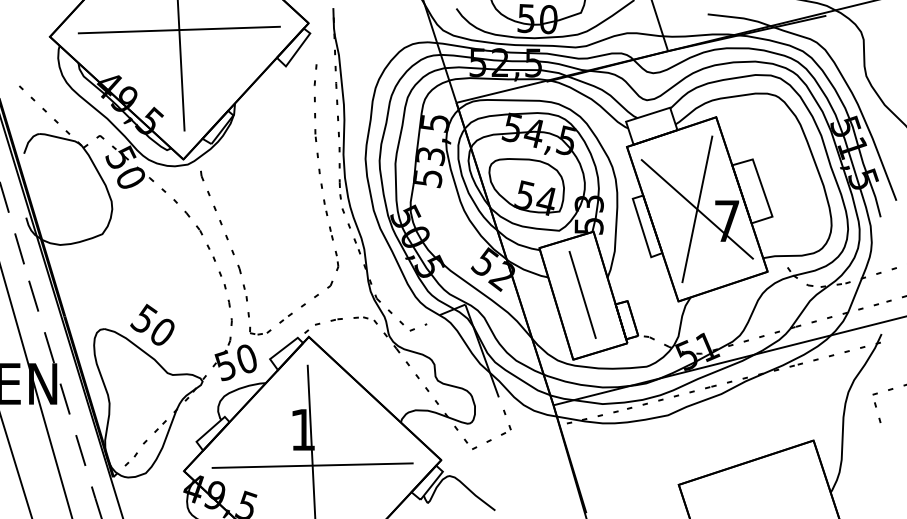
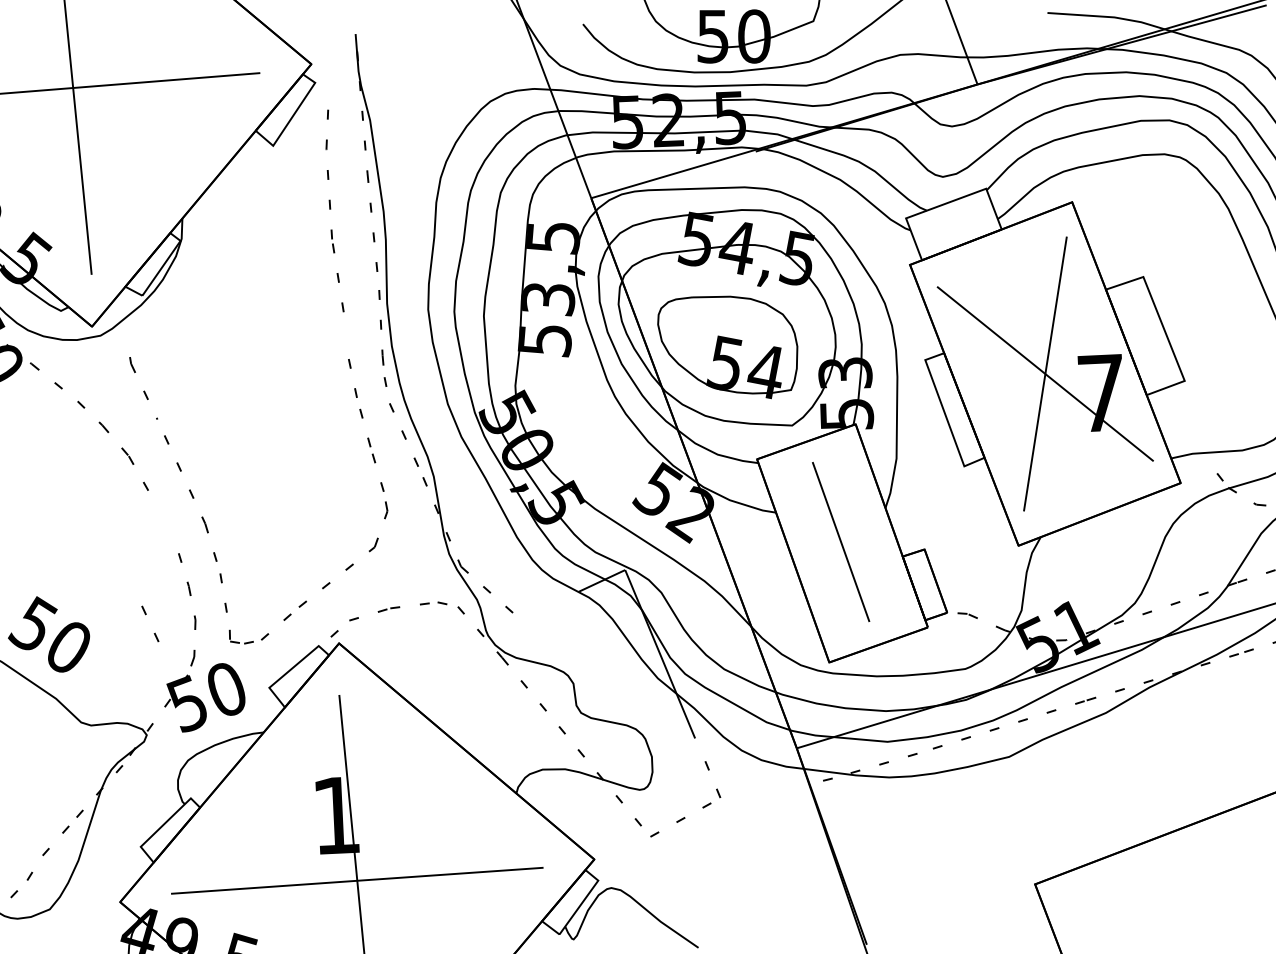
part: (316, 119) -> (332, 211), moved
part: (208, 190) -> (140, 381), size x0.7
line: (215, 261) -> (146, 614), moved
line: (414, 328) -> (533, 618), removed

